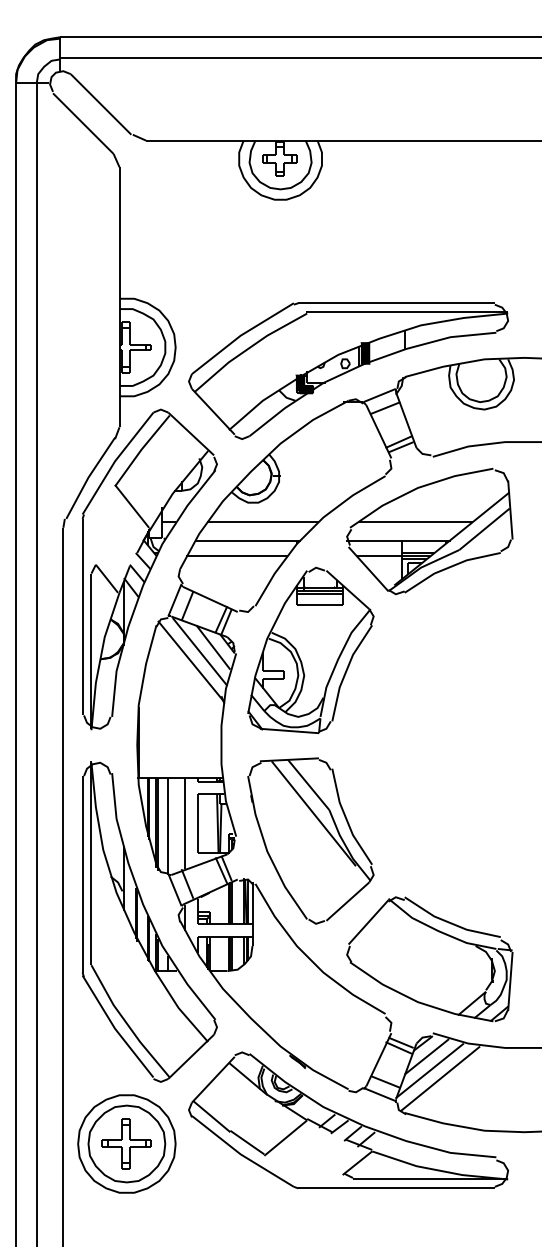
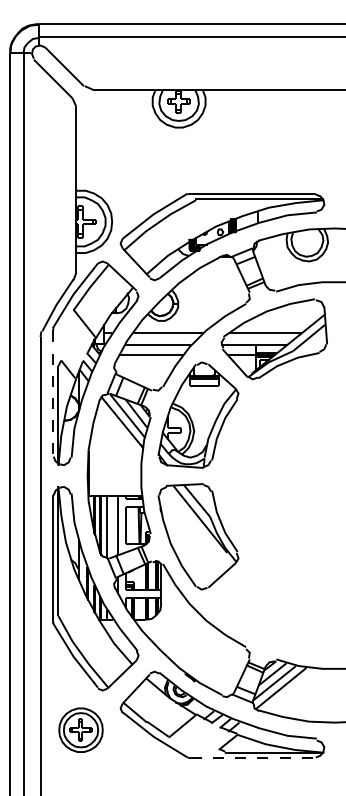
line: (82, 616) -> (52, 393), solid -> dashed
part: (428, 958) -> (273, 611), removed
part: (126, 1144) -> (80, 730), size x0.7
line: (397, 1188) -> (253, 758), solid -> dashed

